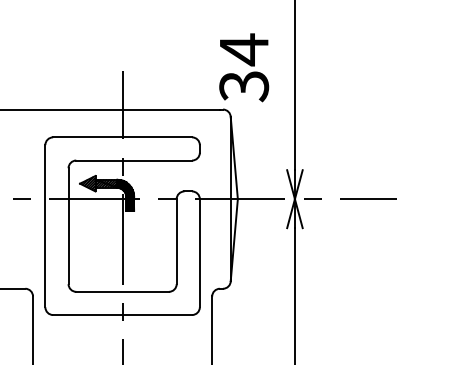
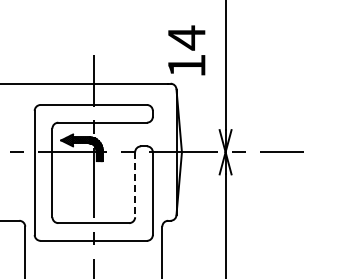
text: (243, 85) -> (186, 65), 34 -> 14
line: (177, 242) -> (135, 185), solid -> dashed

